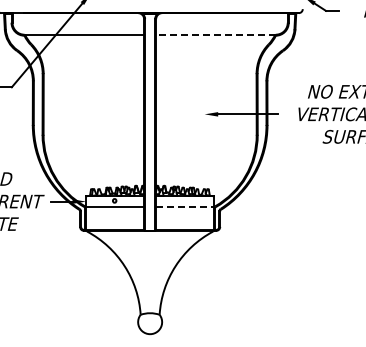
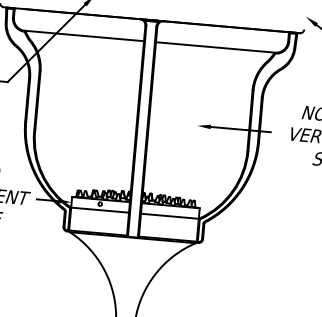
line: (215, 34) -> (215, 47), dashed -> solid
line: (185, 206) -> (170, 215), dashed -> solid

